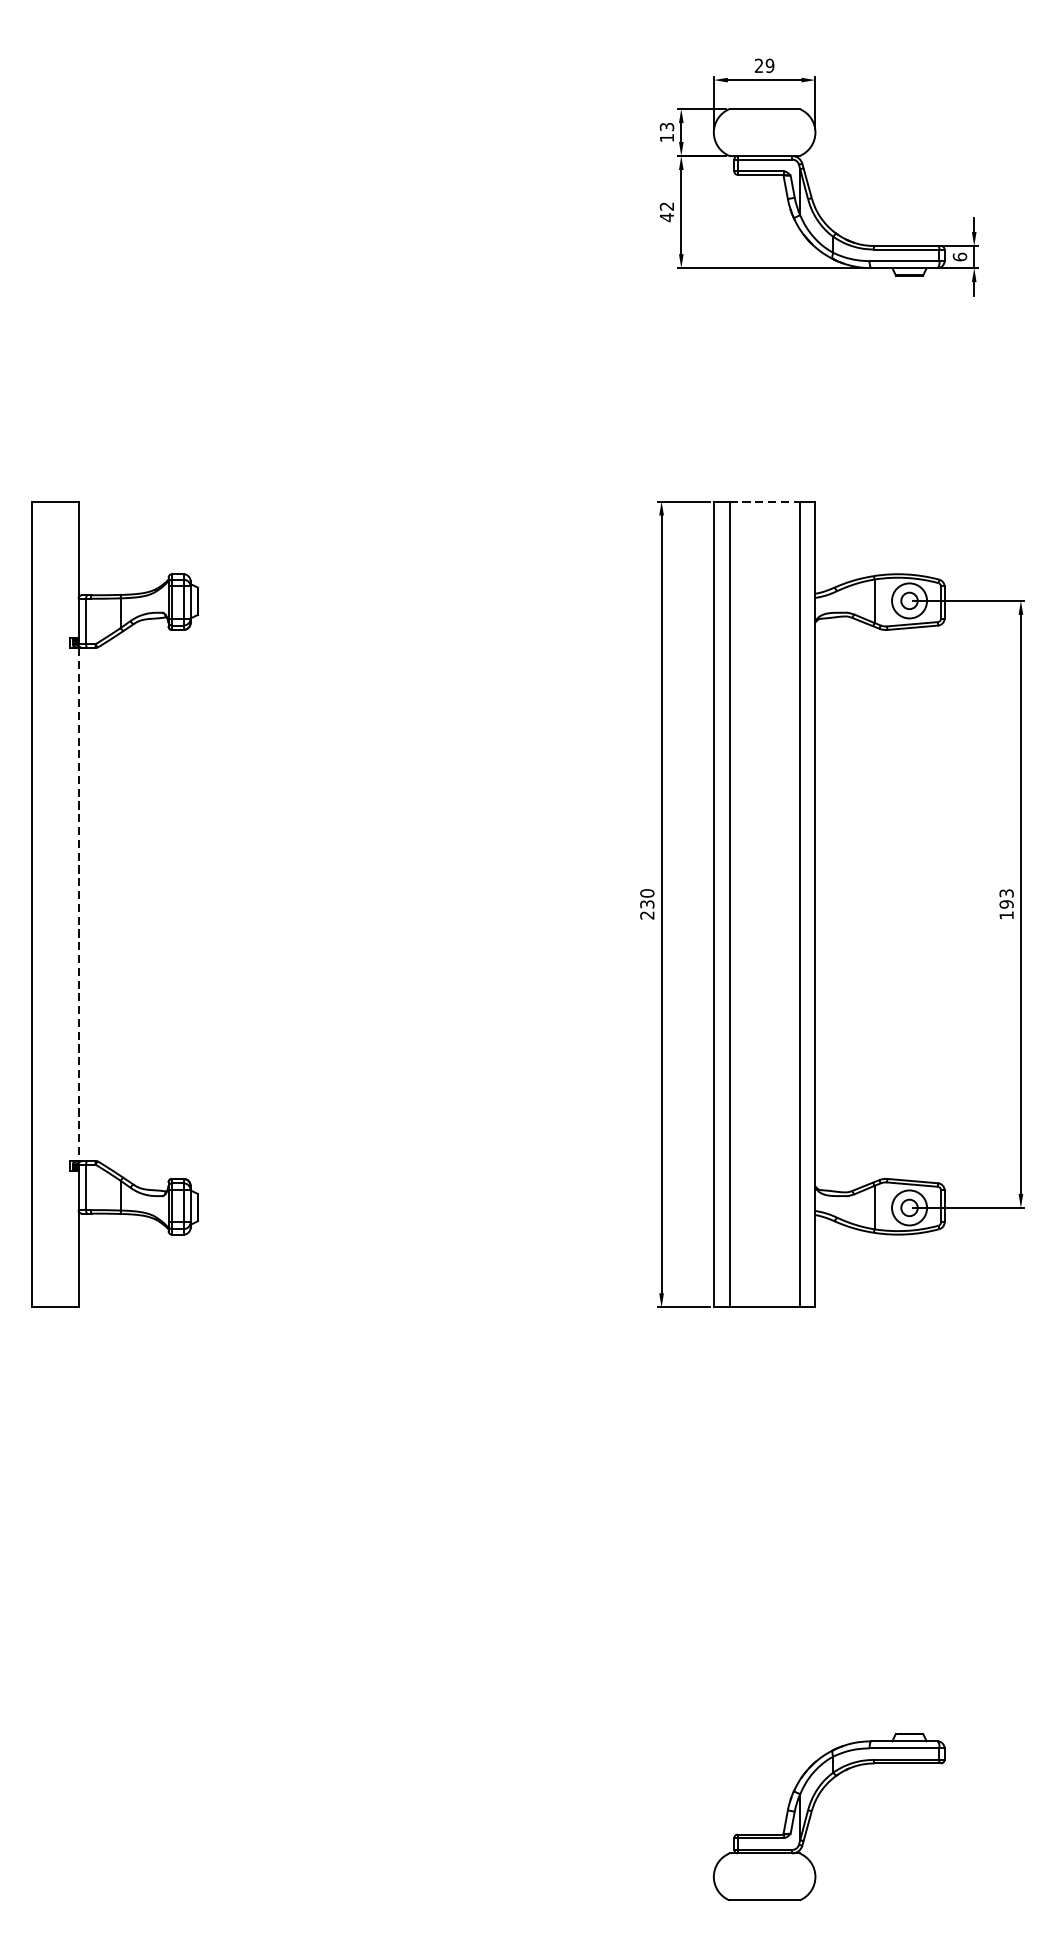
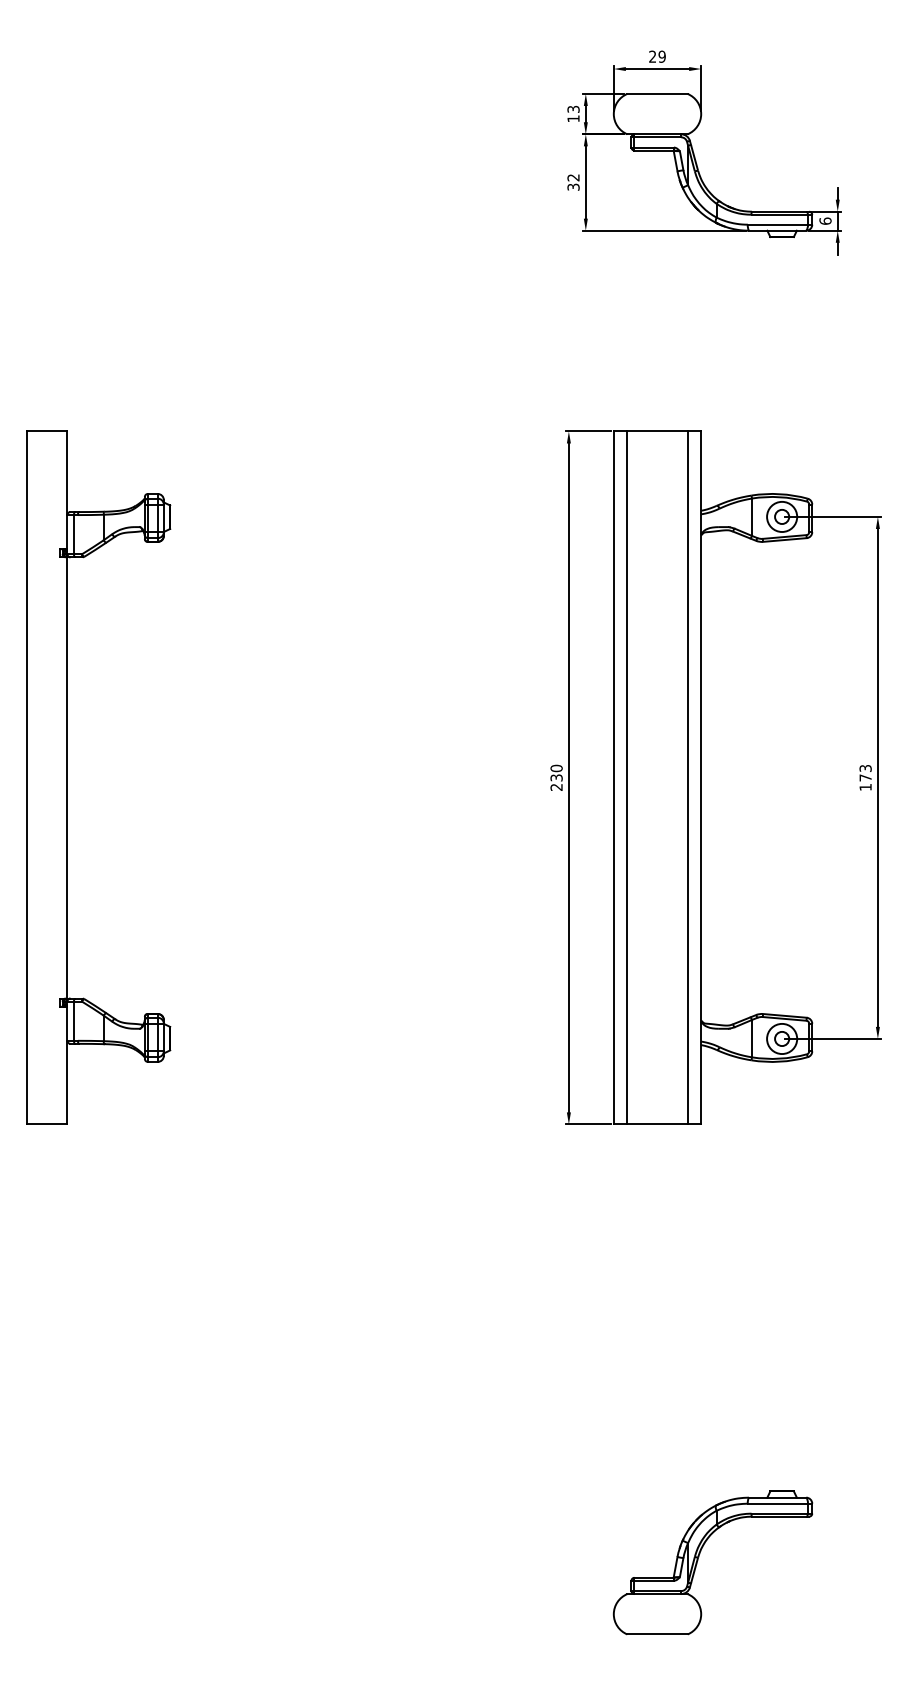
text: (666, 217) -> (573, 187), 42 -> 32
line: (765, 501) -> (658, 431), dashed -> solid
line: (78, 903) -> (67, 777), dashed -> solid
text: (1006, 903) -> (865, 777), 193 -> 173

